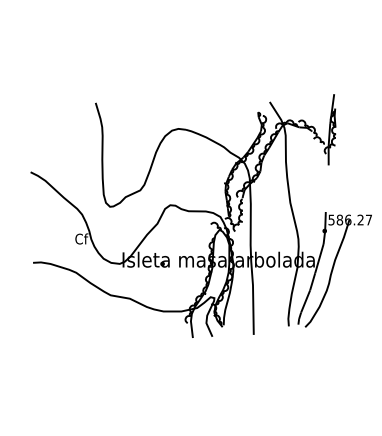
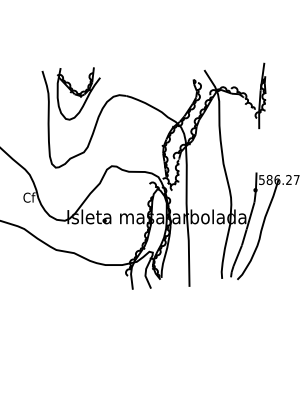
part: (134, 127) -> (78, 93), added

